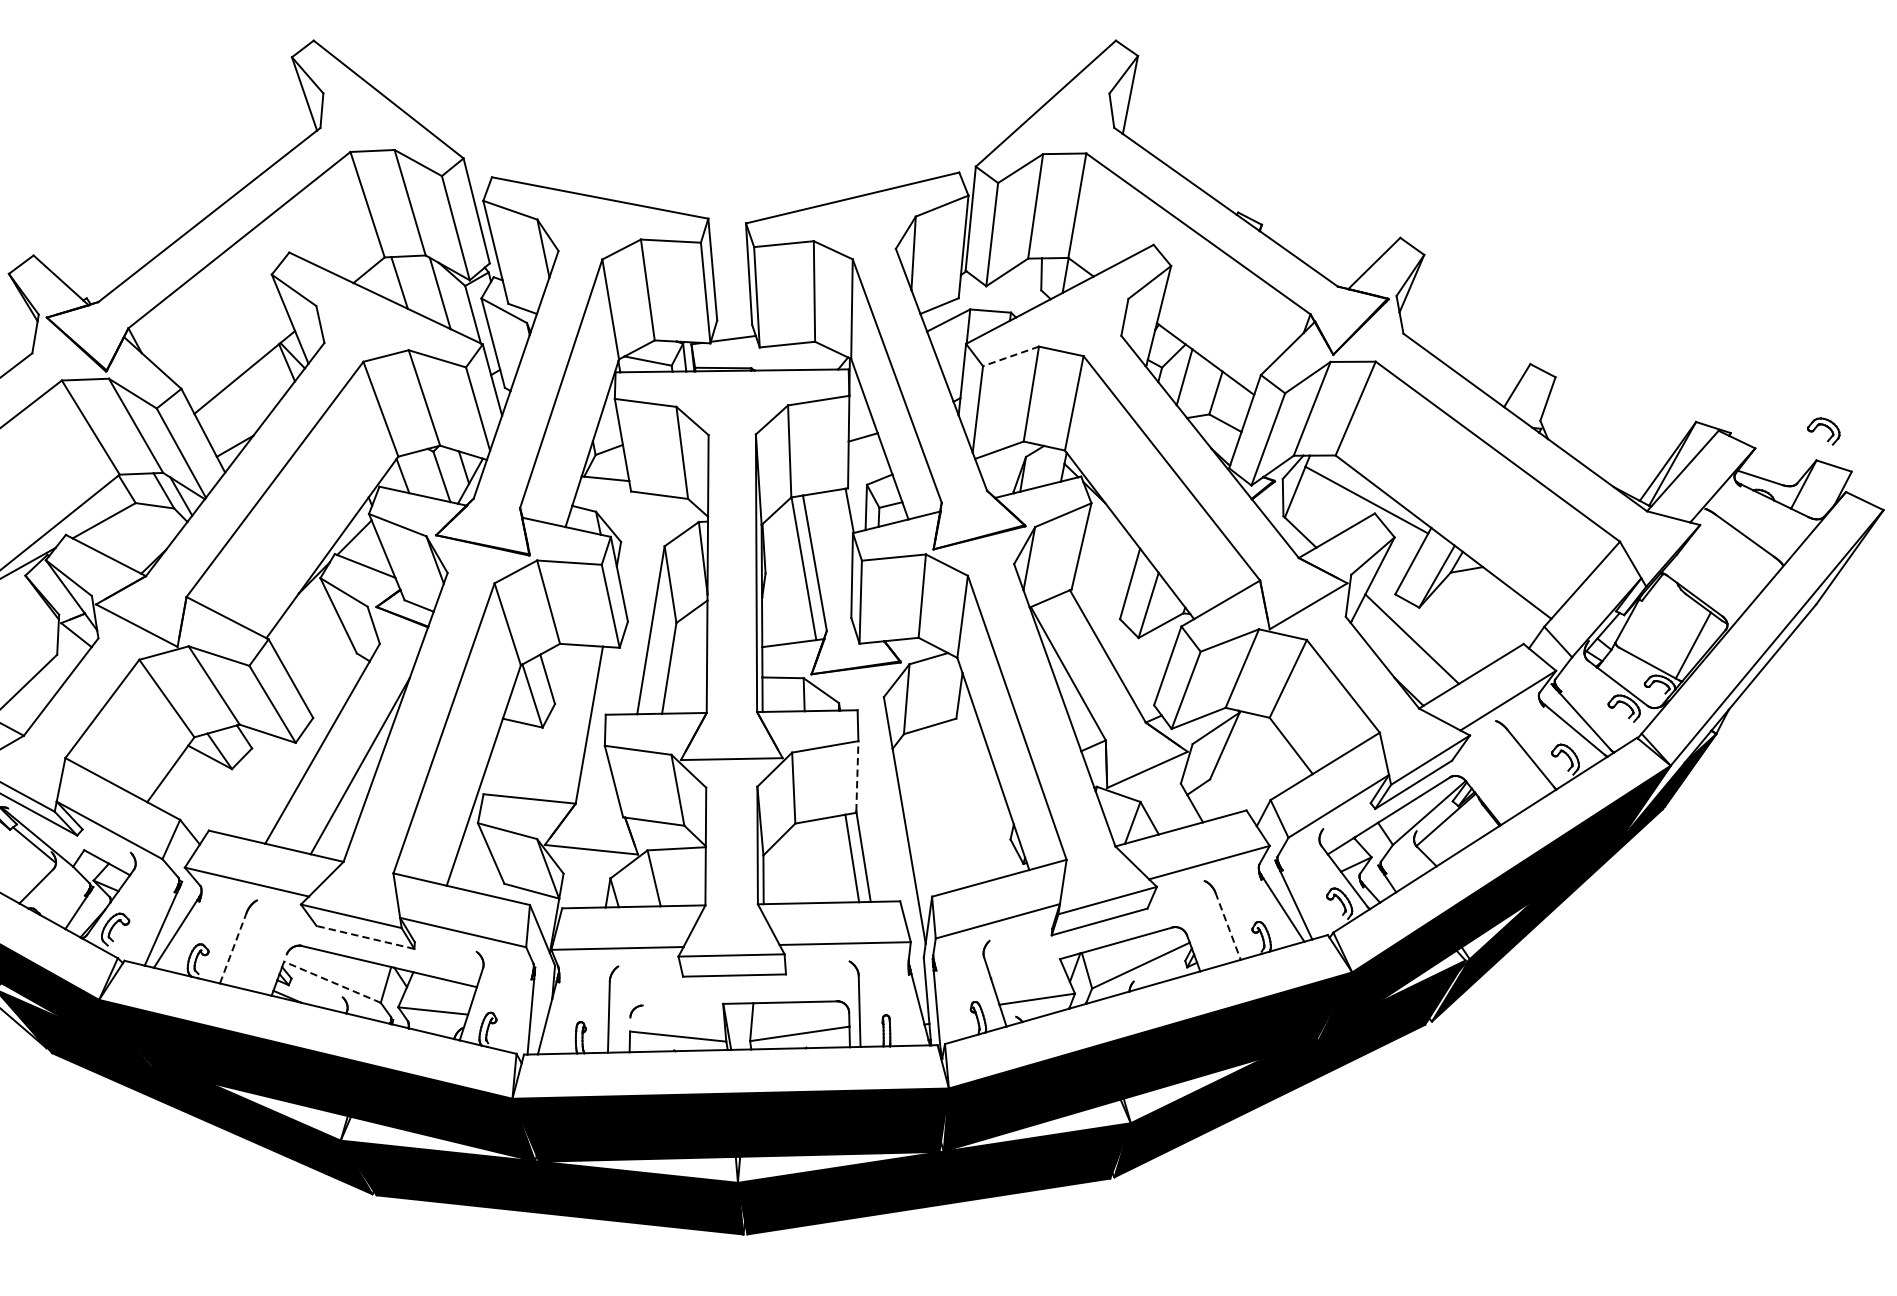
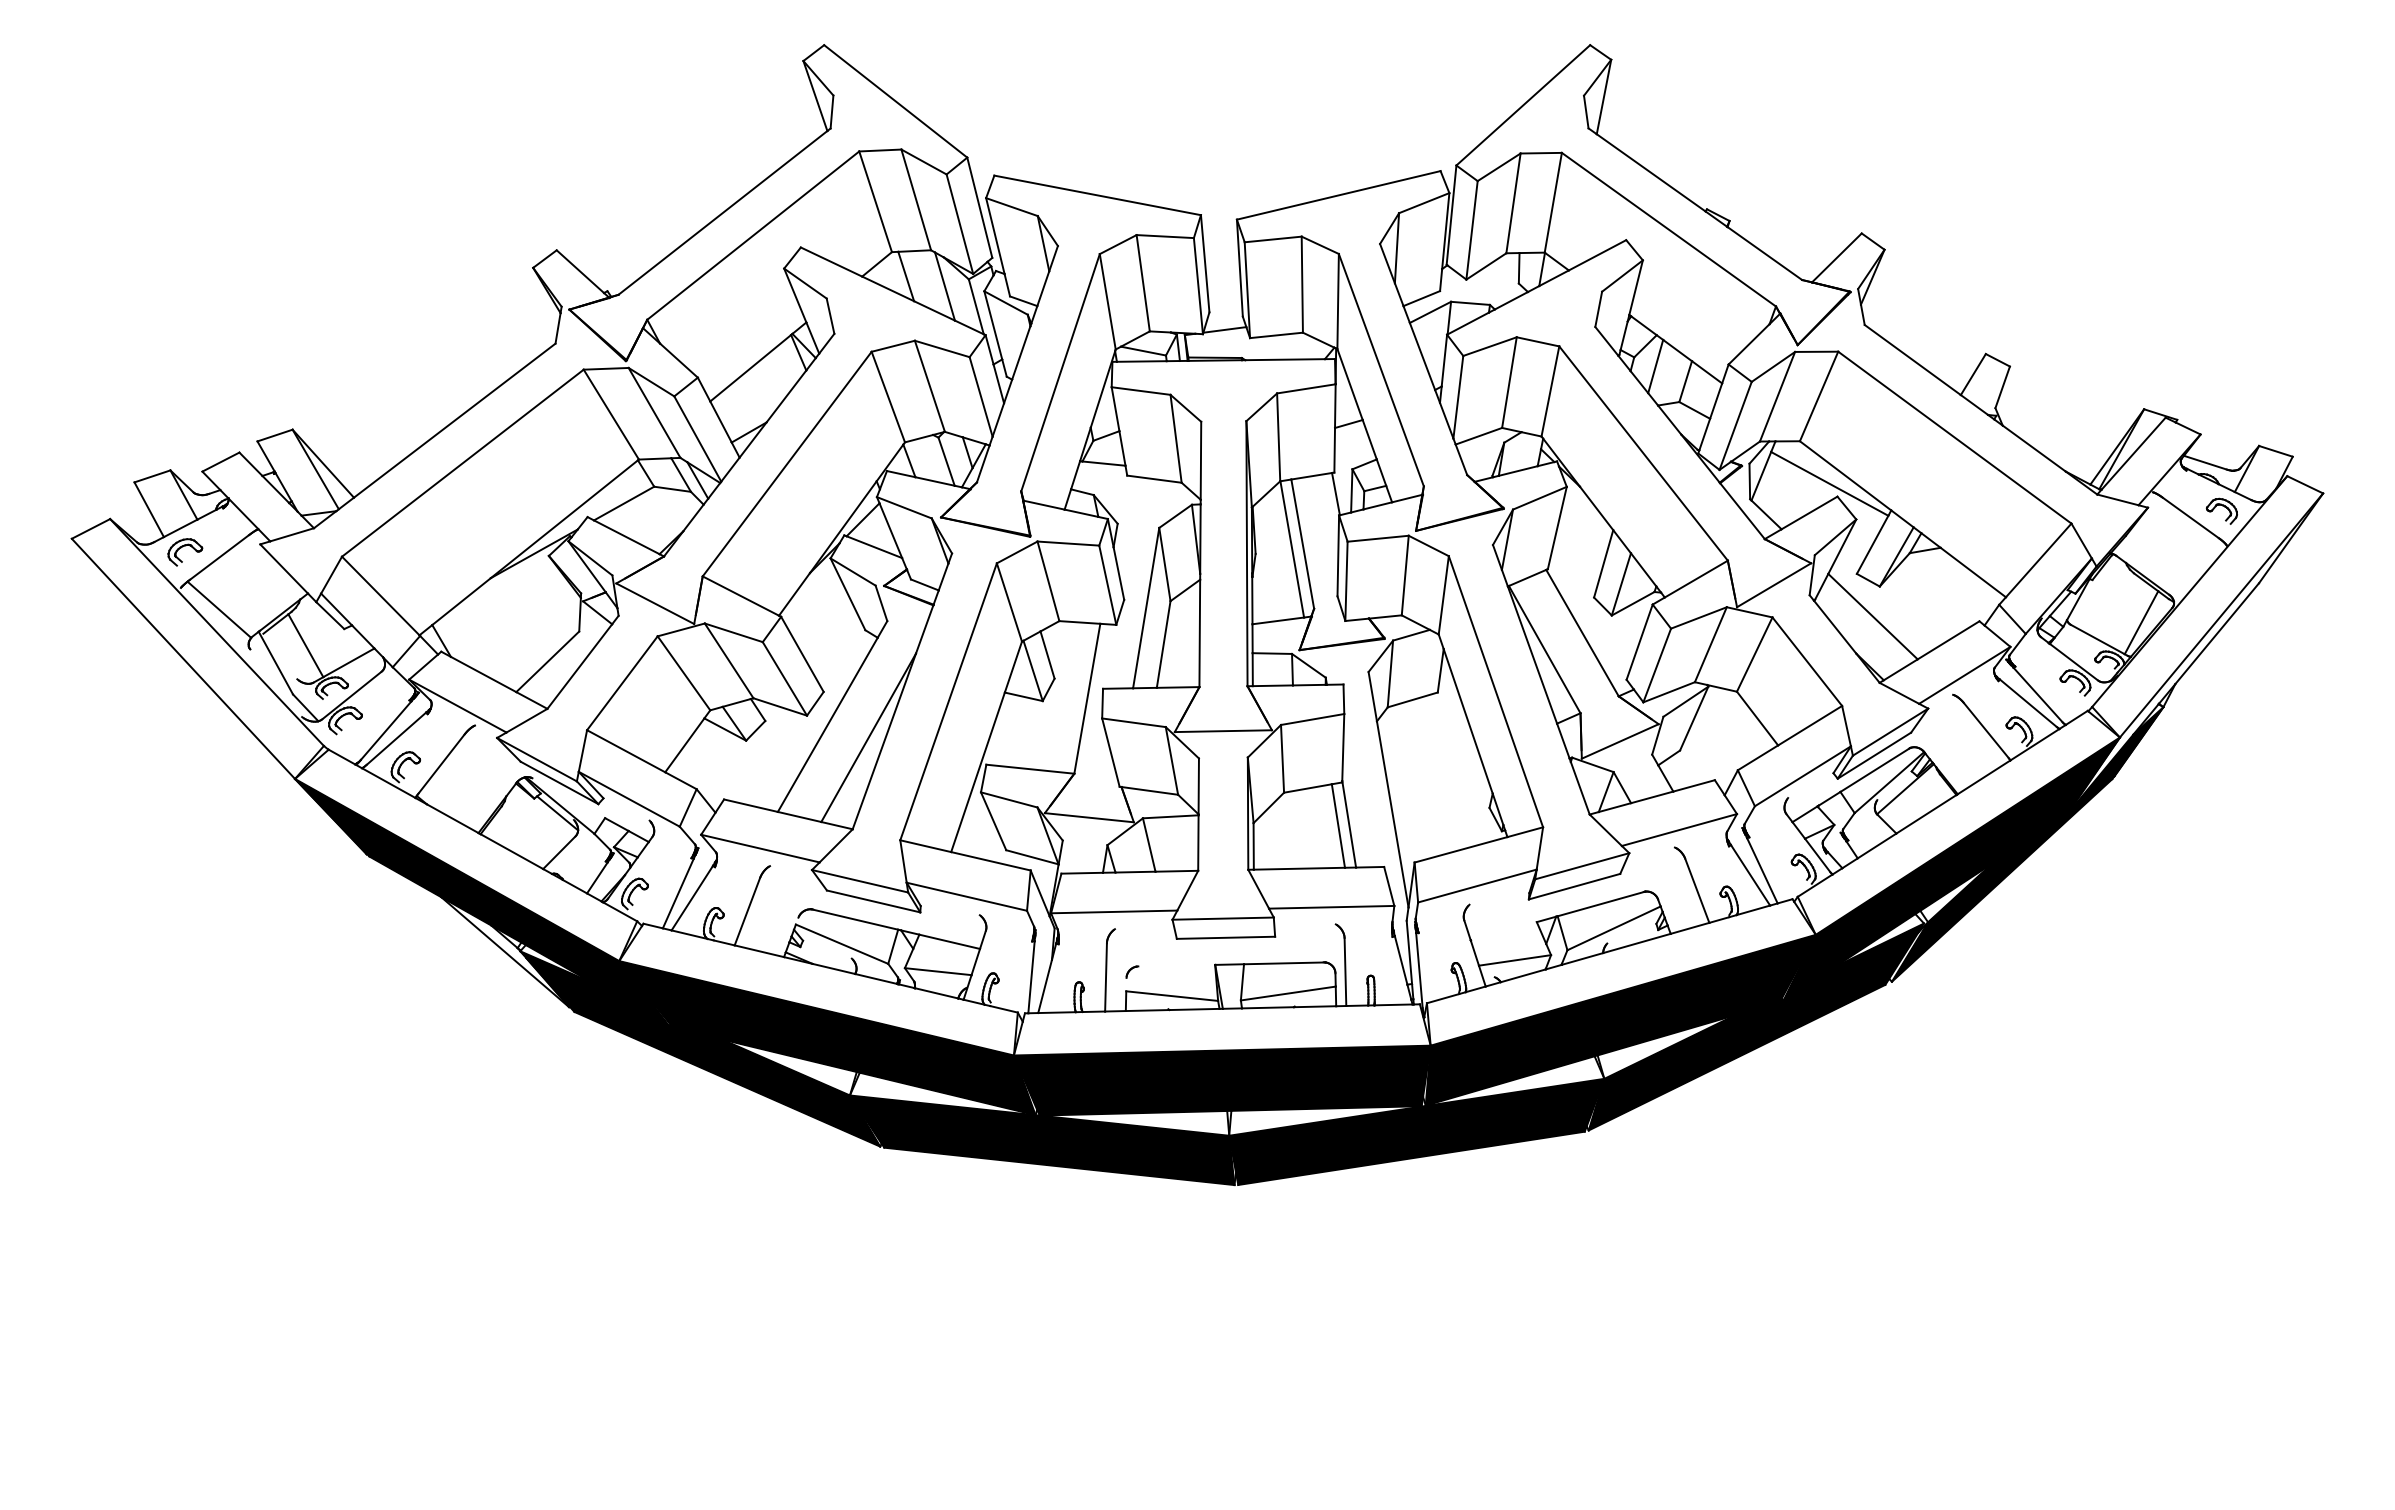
line: (1010, 356) -> (1489, 346), dashed -> solid
part: (1823, 430) -> (2221, 510), moved
line: (857, 776) -> (1343, 747), dashed -> solid
line: (1228, 927) -> (1697, 891), dashed -> solid
line: (365, 937) -> (873, 901), dashed -> solid
line: (233, 947) -> (747, 911), dashed -> solid
line: (331, 982) -> (841, 944), dashed -> solid

